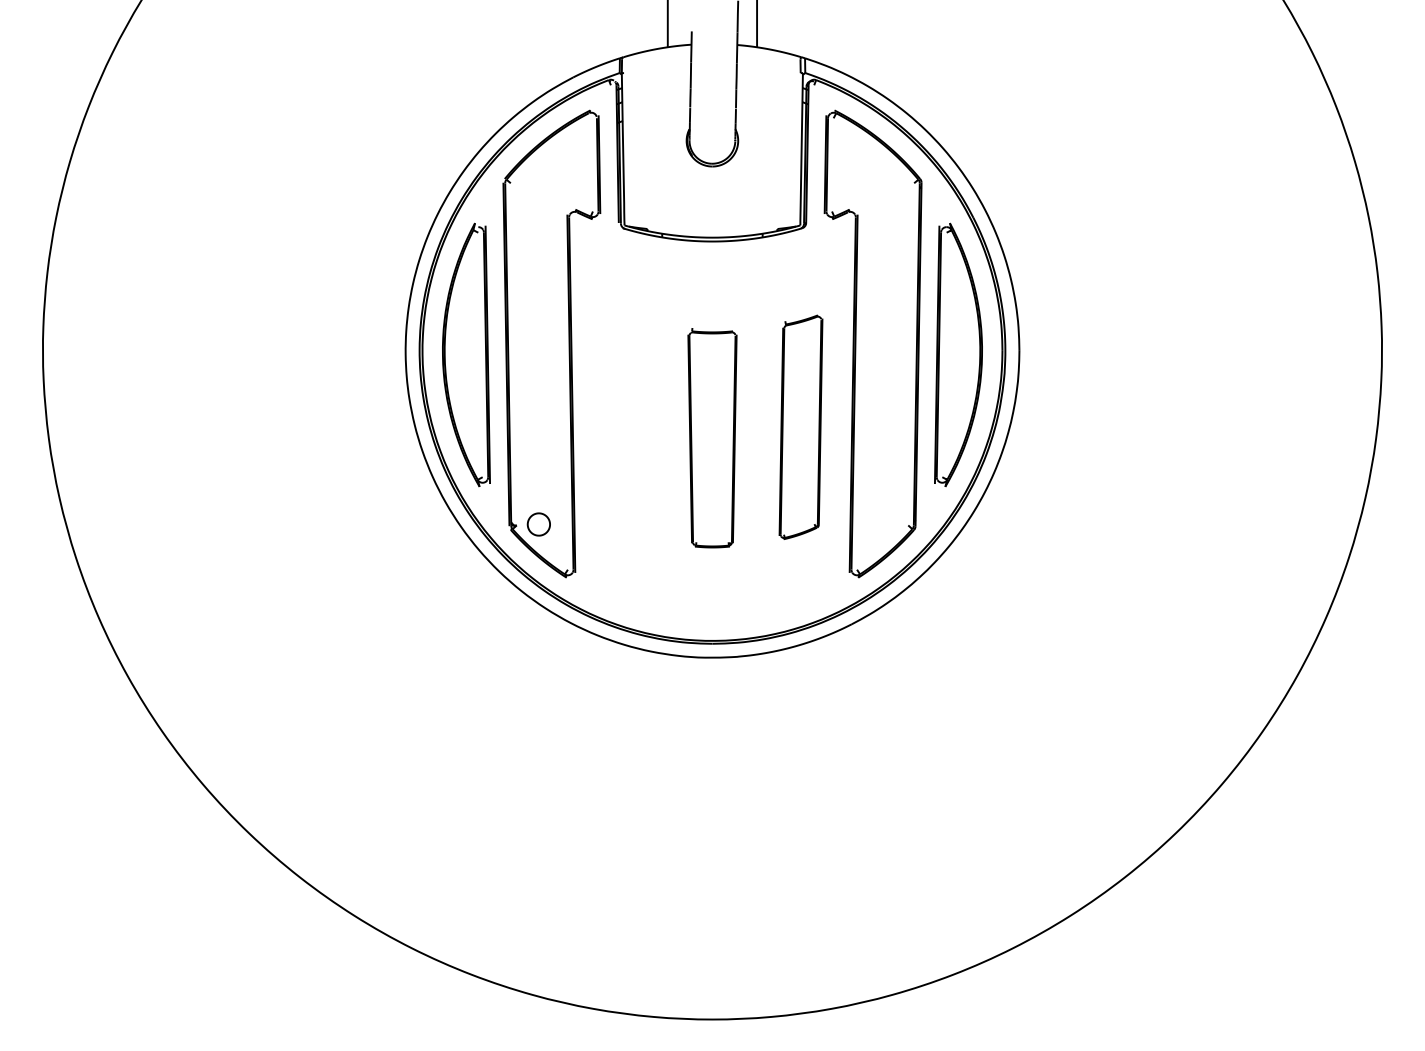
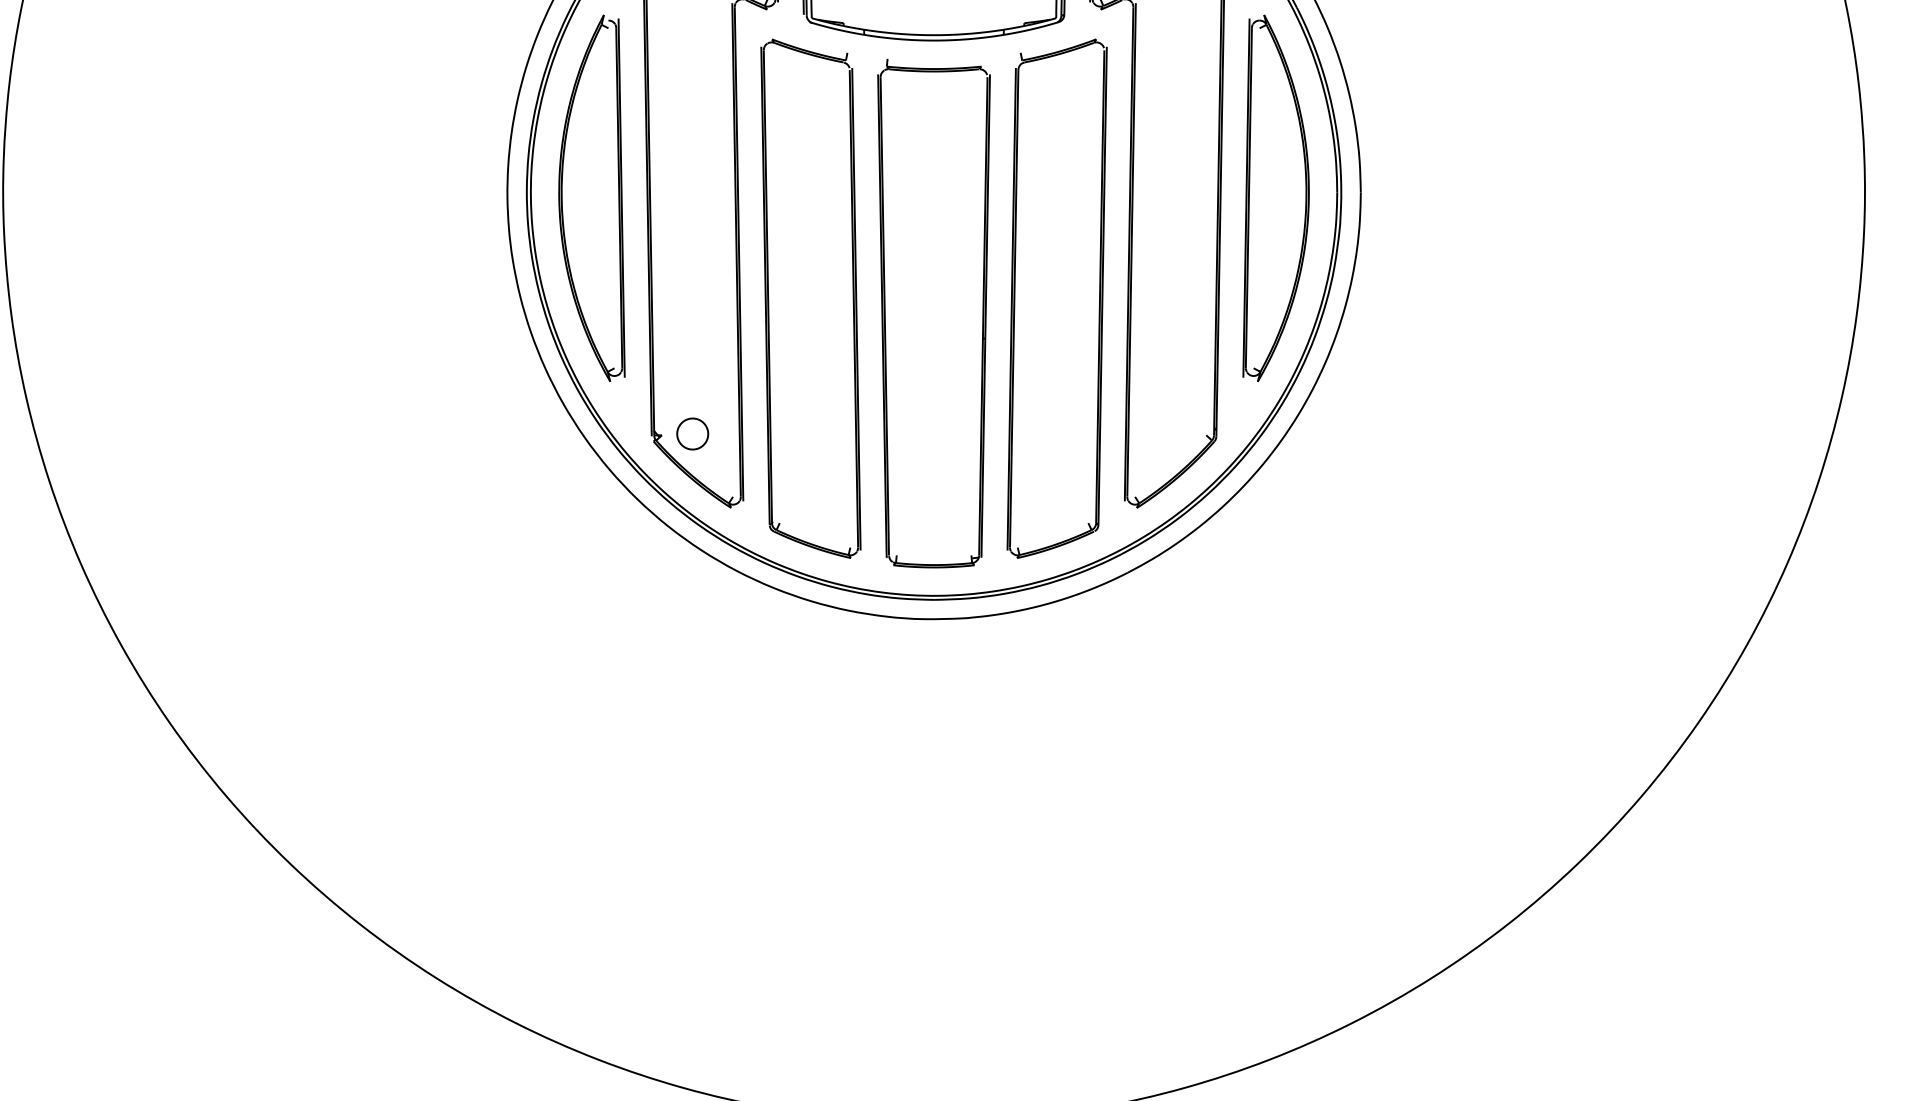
part: (623, 427) -> (810, 299), added
part: (800, 427) -> (1056, 299), size x1.67
part: (712, 437) -> (934, 313), size x1.67

